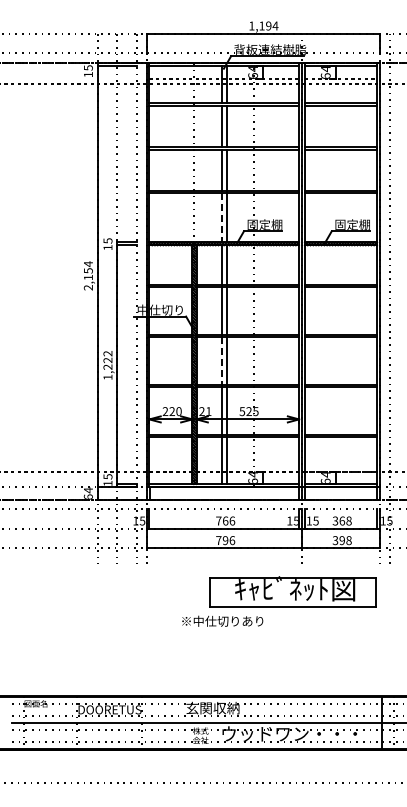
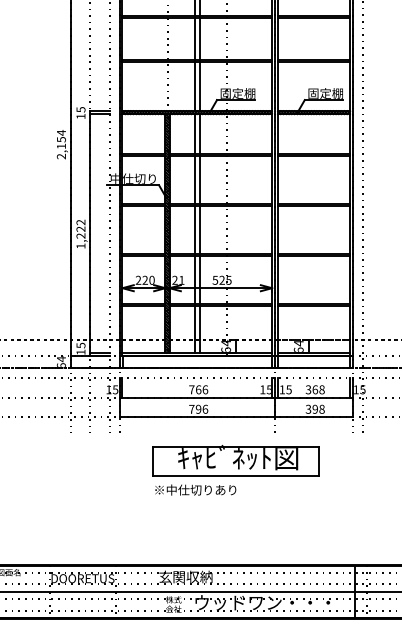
line: (221, 217) -> (194, 86), dashed -> solid
line: (221, 361) -> (194, 230), dashed -> solid
part: (292, 591) -> (235, 460), moved

